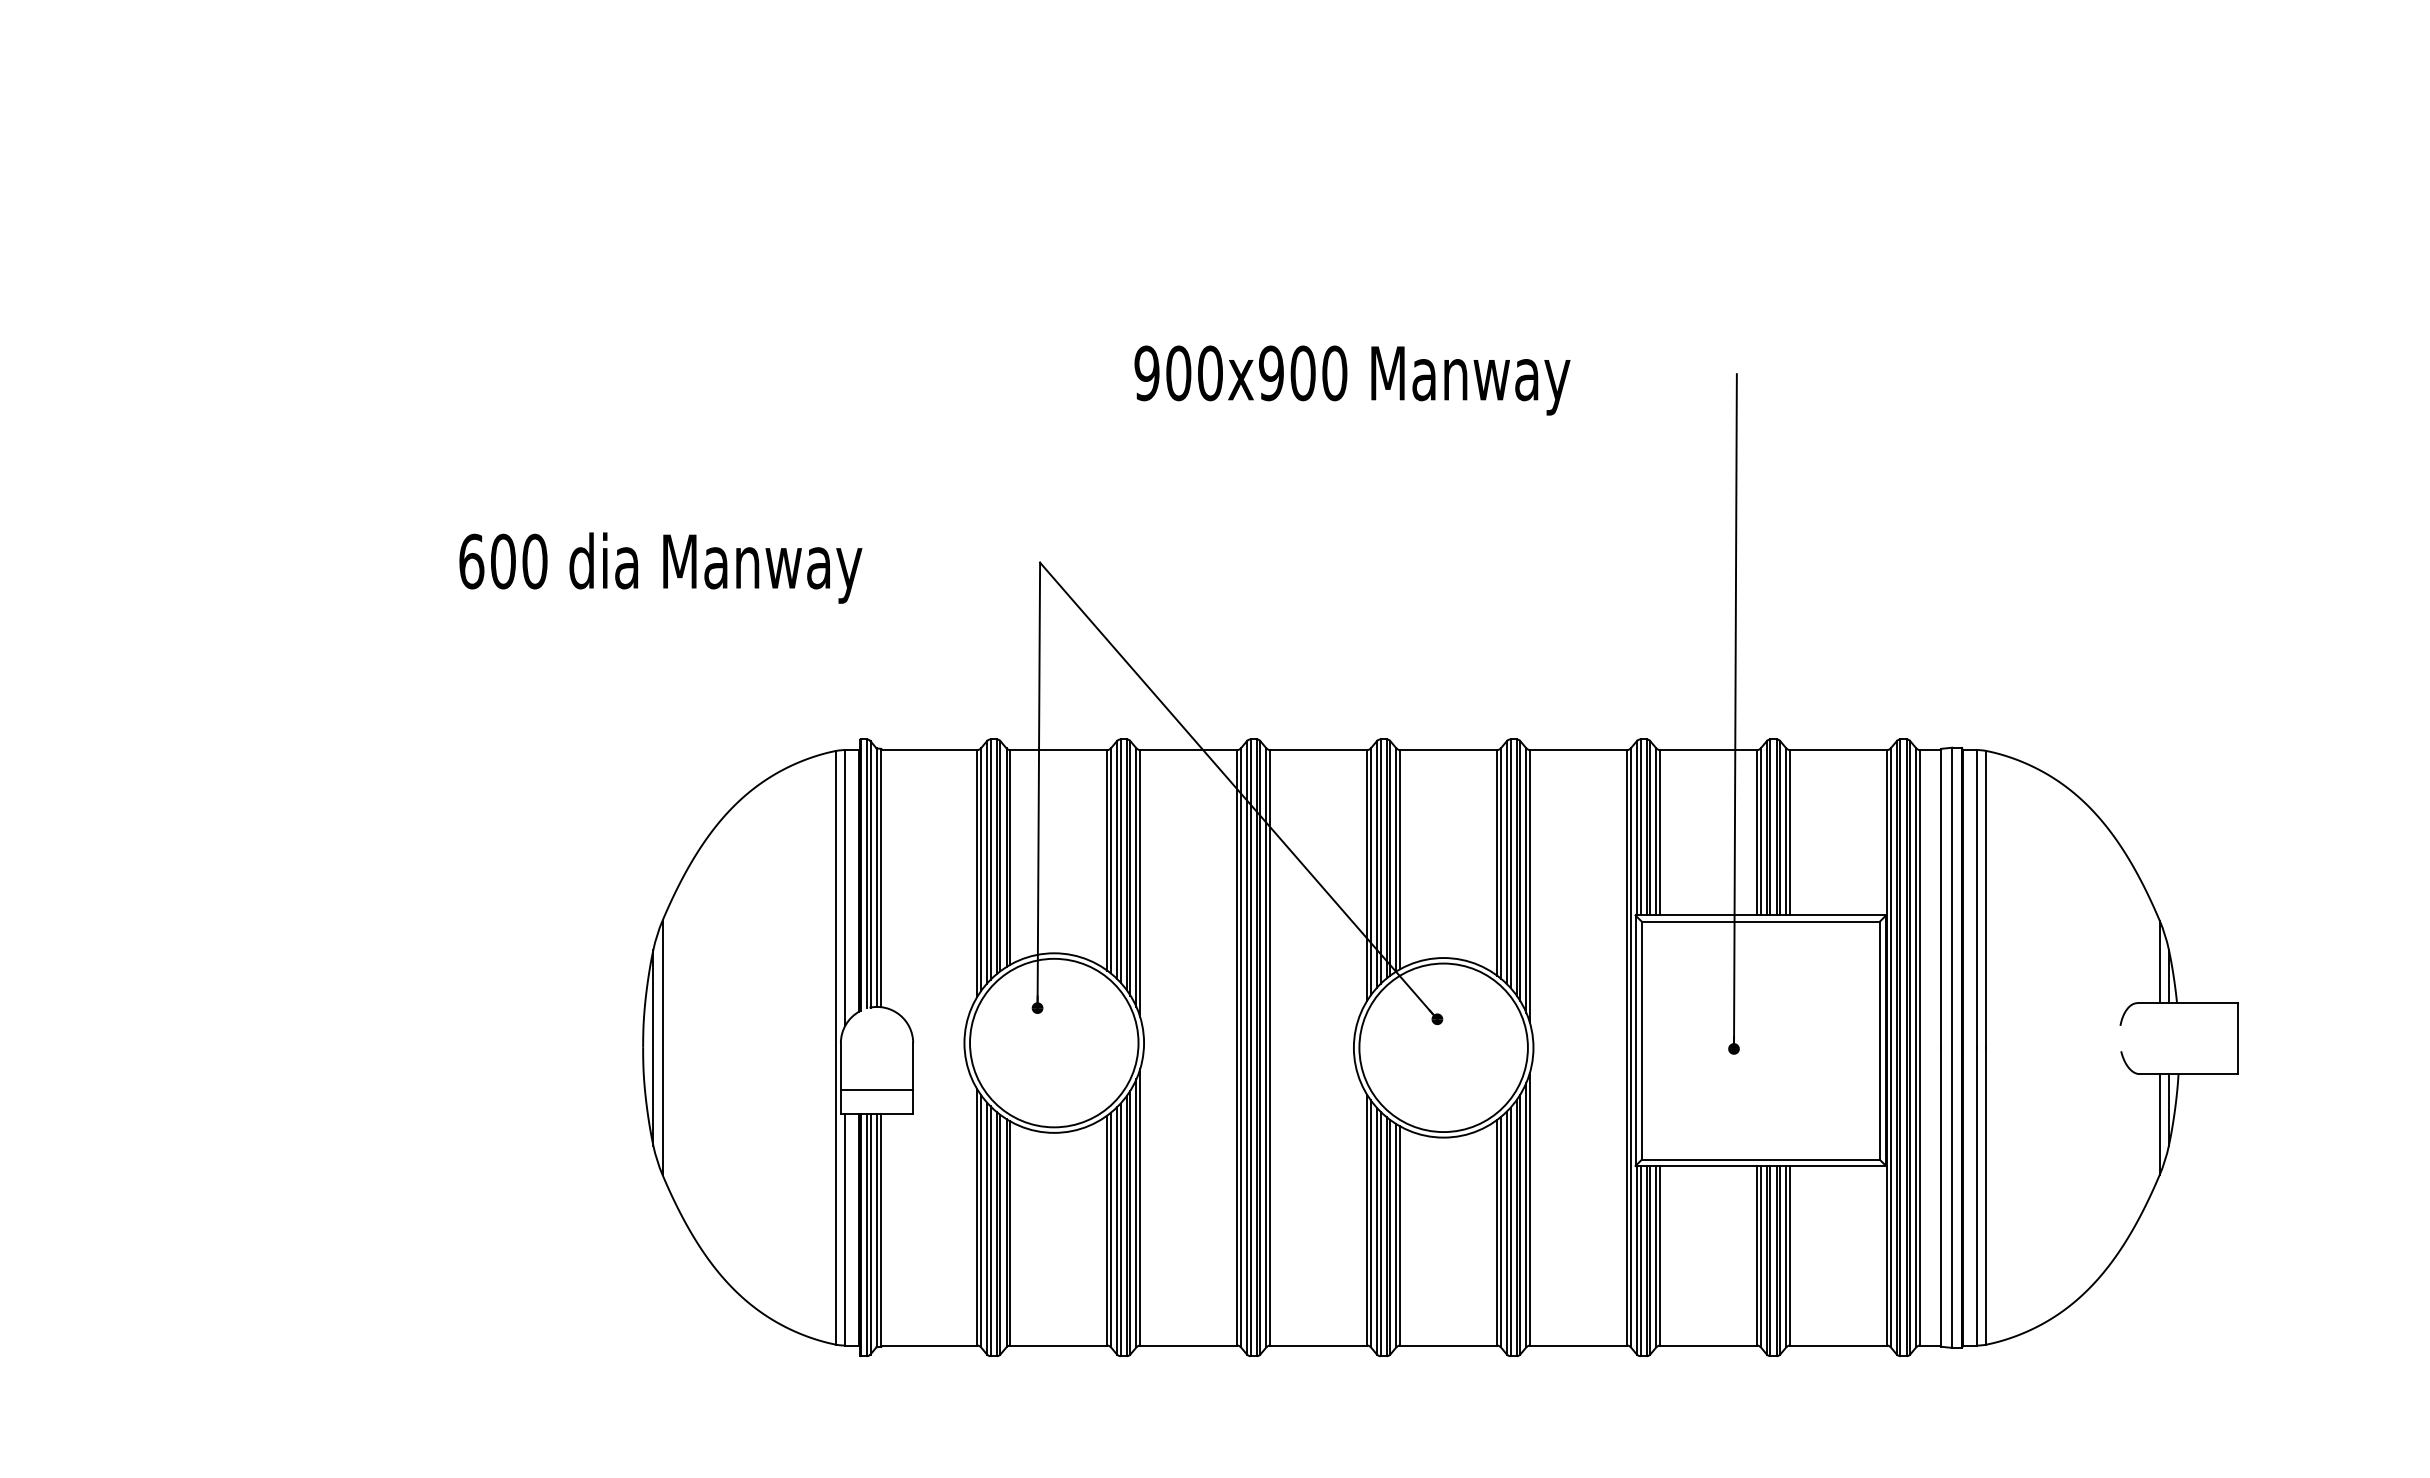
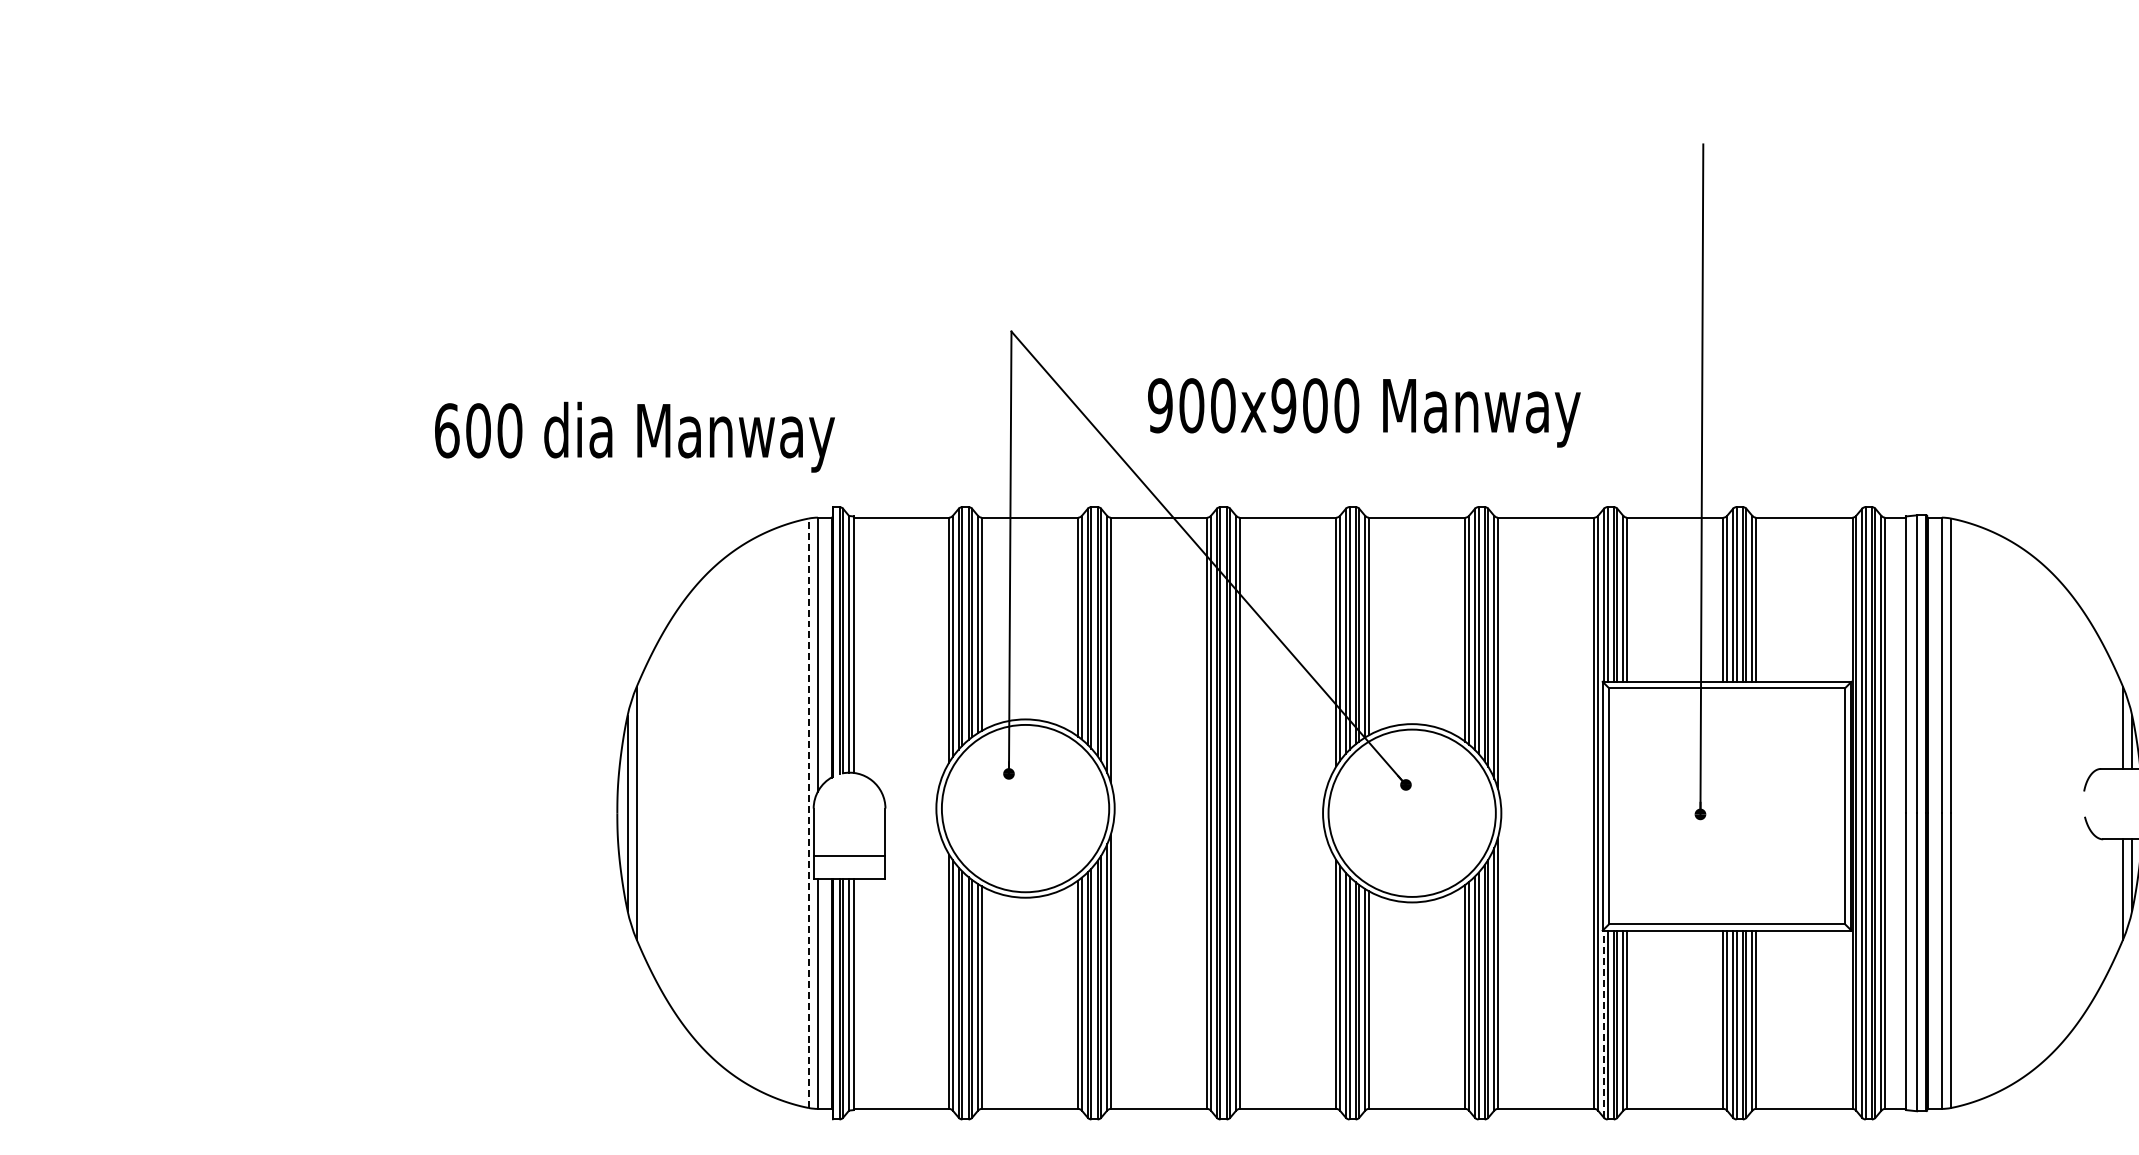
text: (1352, 380) -> (1364, 412), moved
text: (660, 567) -> (634, 436), moved
line: (836, 1047) -> (809, 812), solid -> dashed
line: (1636, 1259) -> (1603, 1023), solid -> dashed

